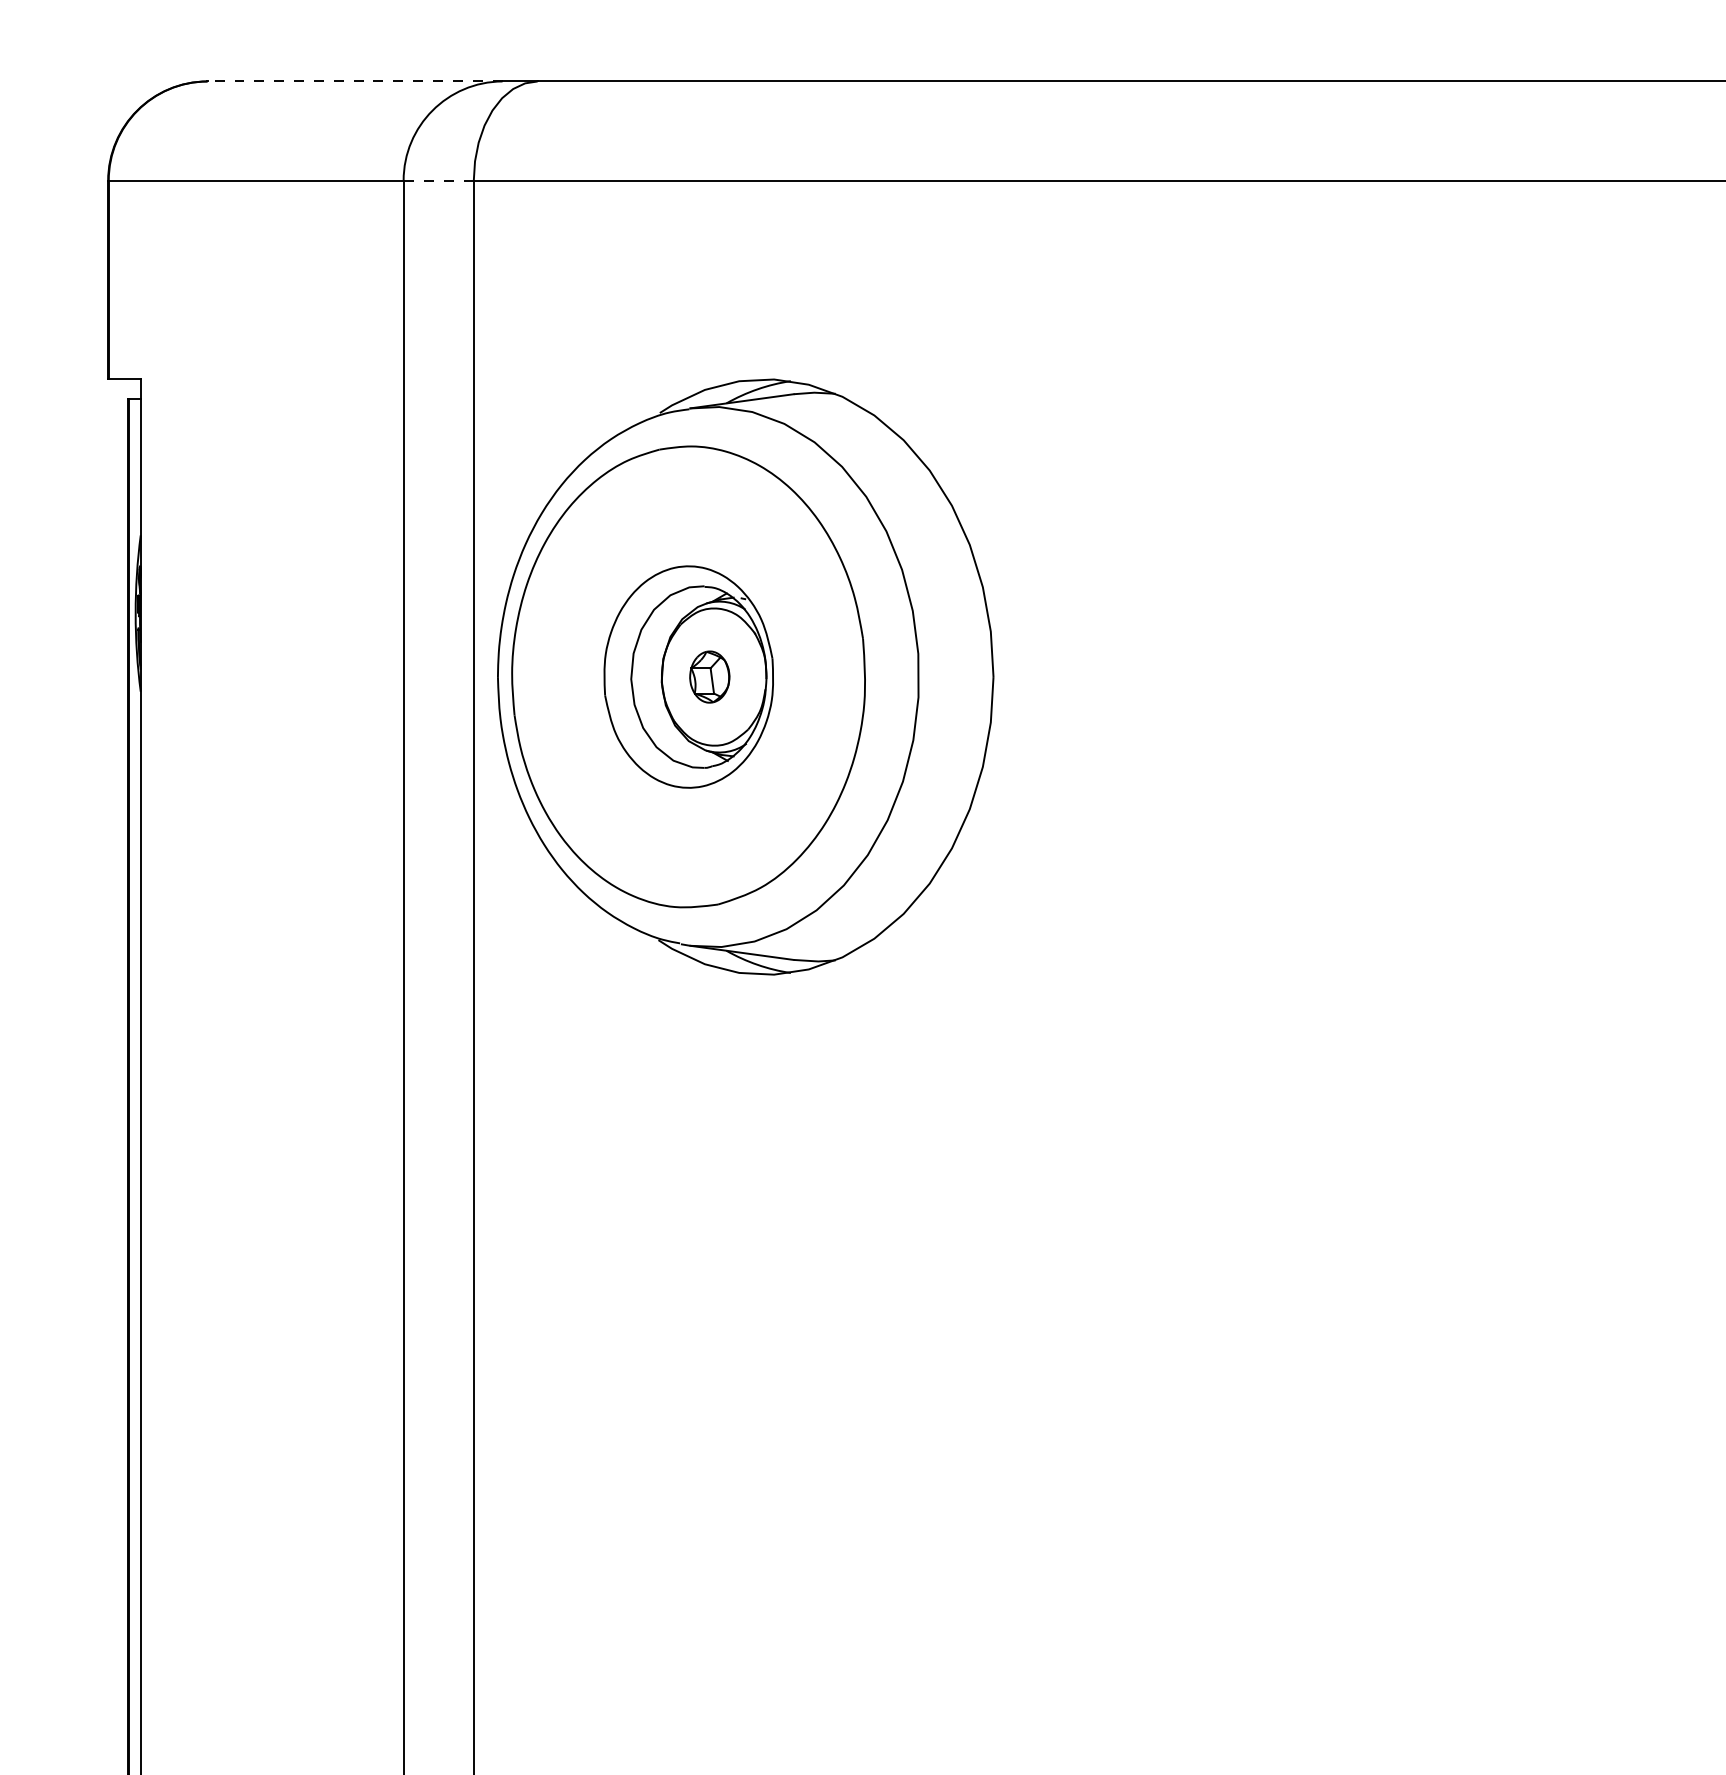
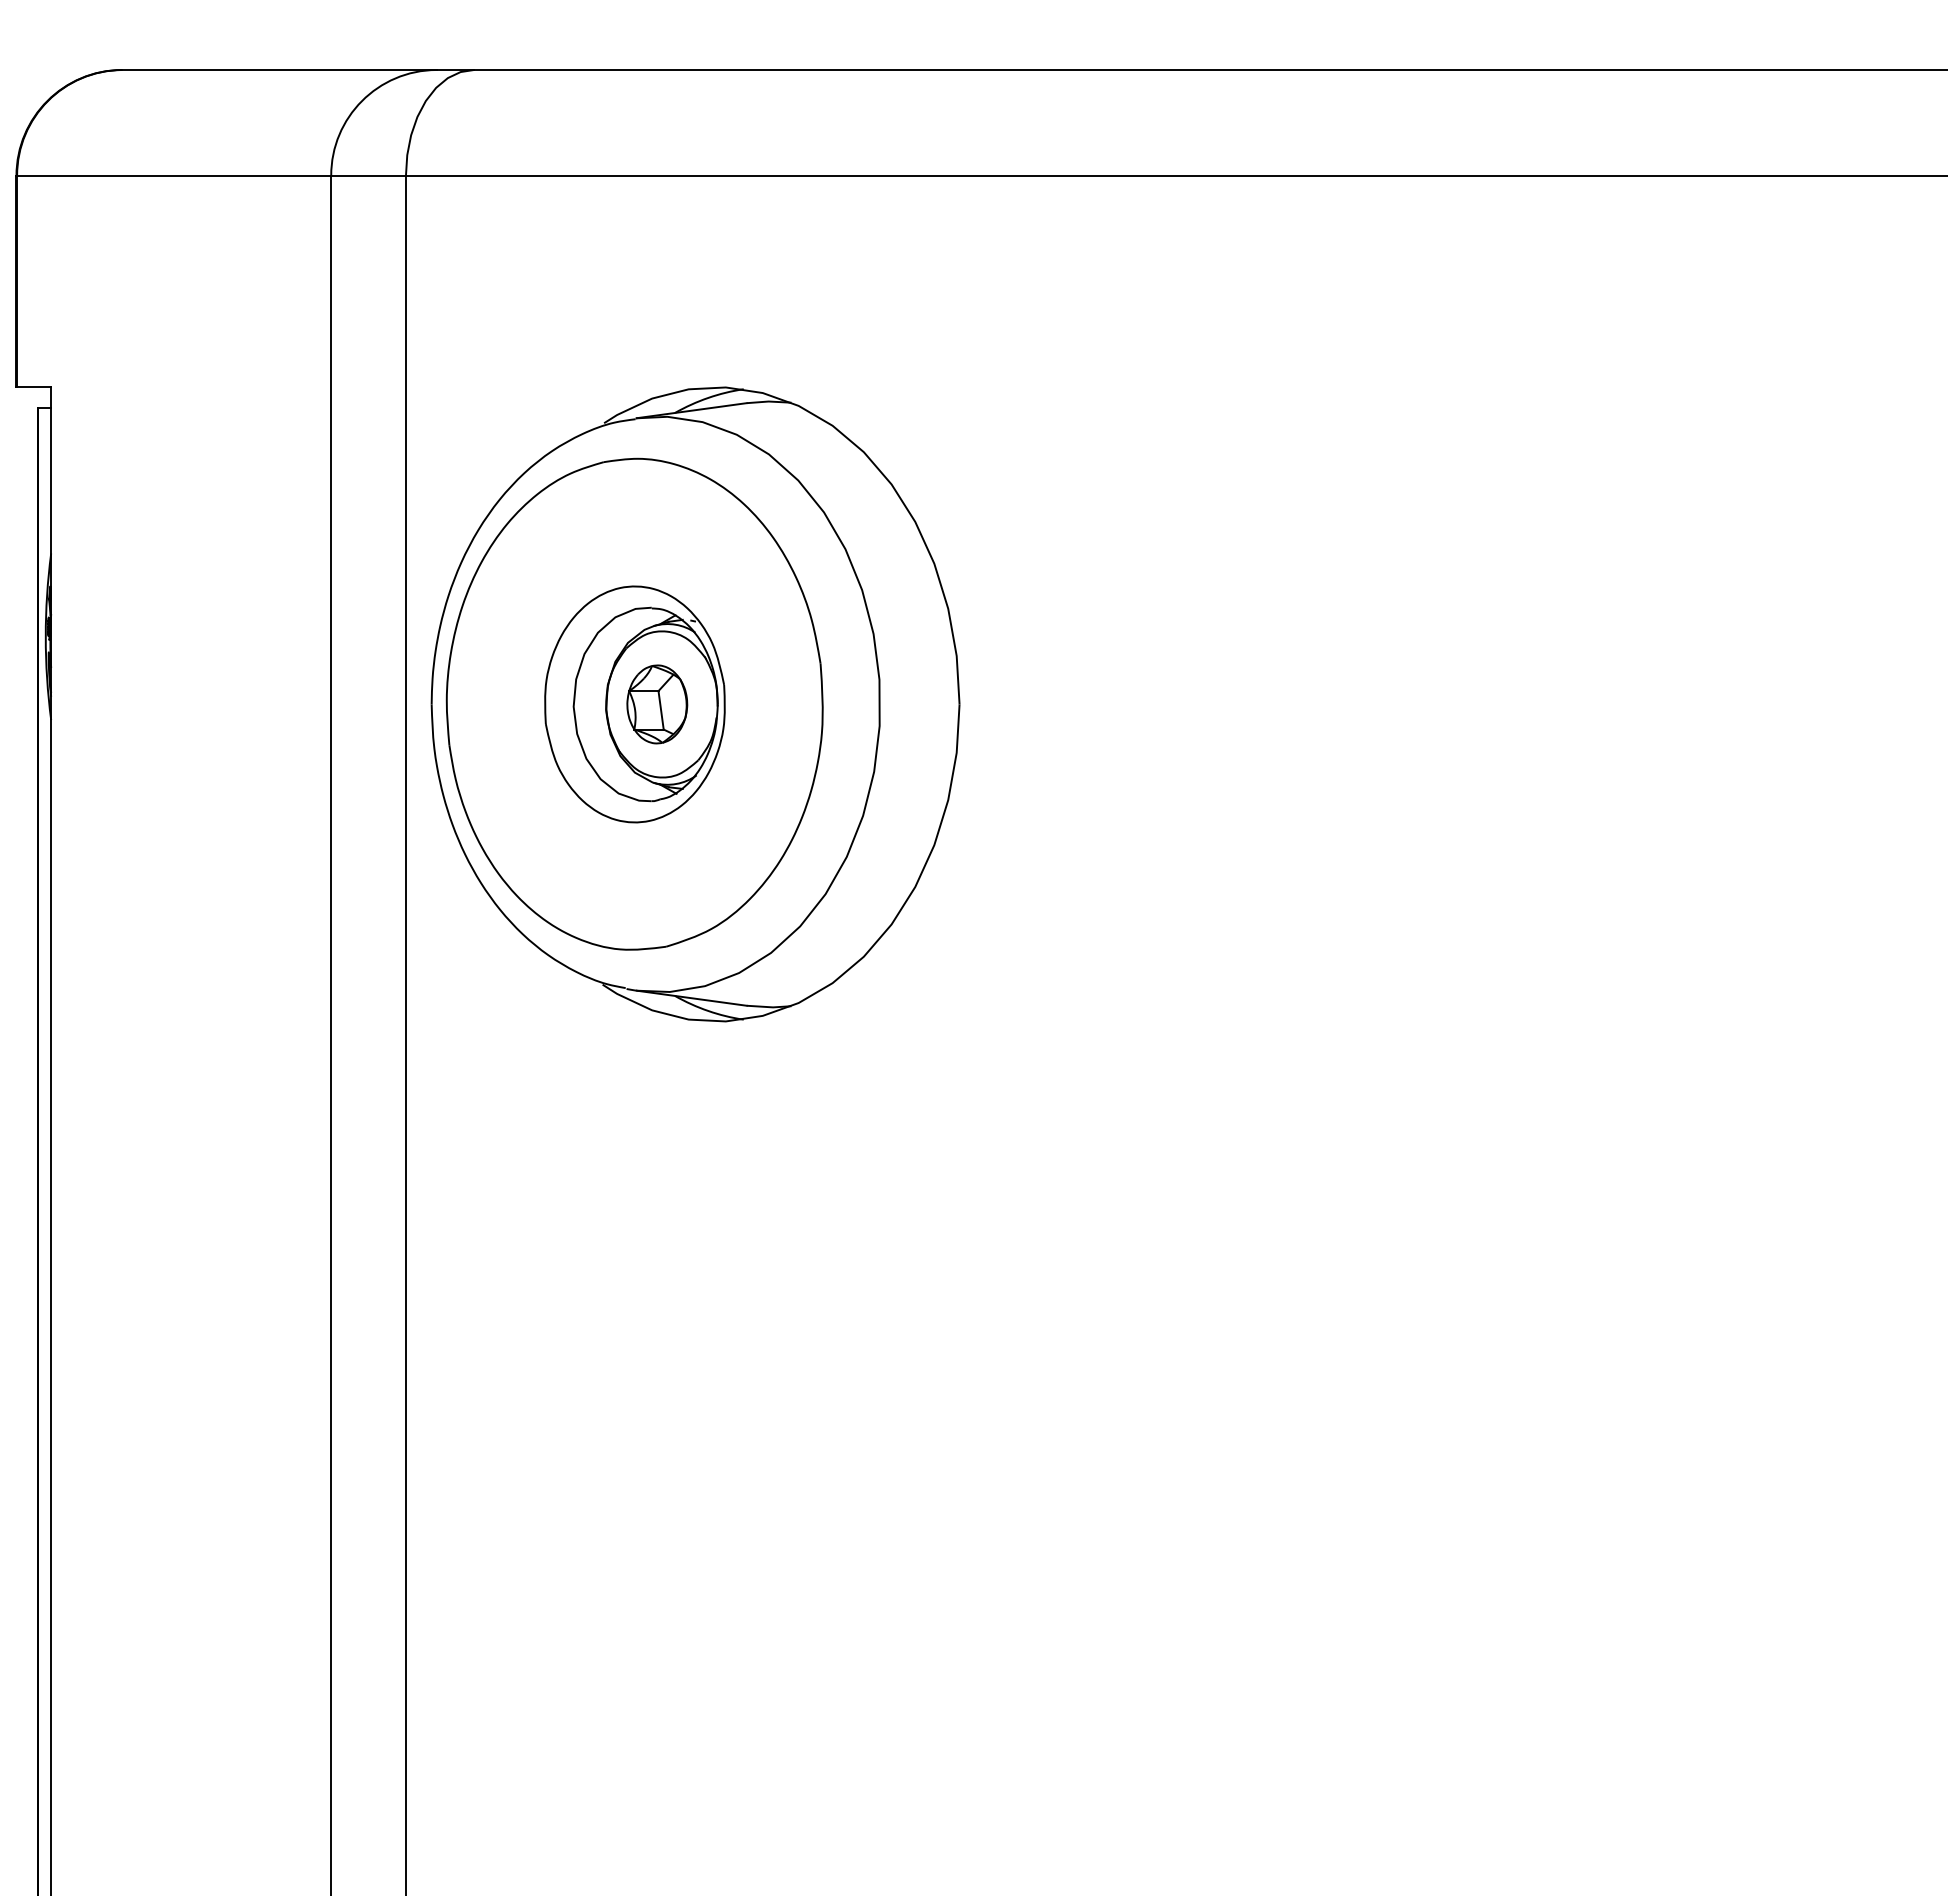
line: (355, 81) -> (279, 70), dashed -> solid
line: (438, 180) -> (368, 175), dashed -> solid
part: (709, 677) -> (657, 704), size x1.43

